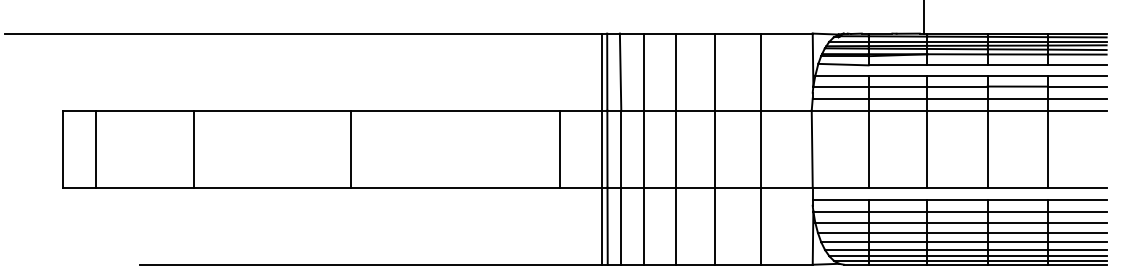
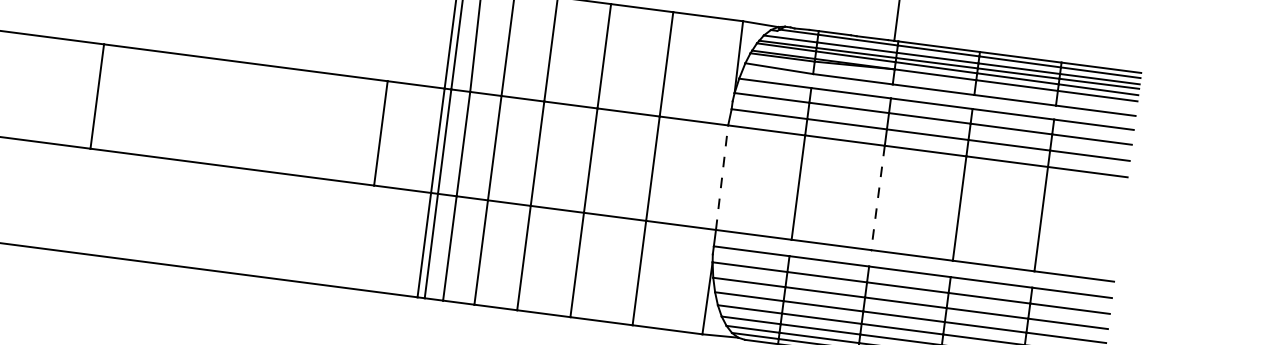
line: (812, 149) -> (722, 178), solid -> dashed
line: (927, 149) -> (878, 198), solid -> dashed

